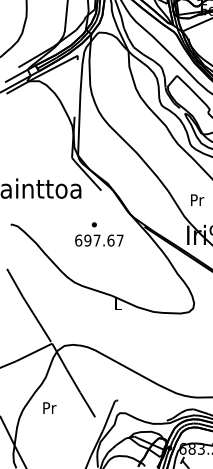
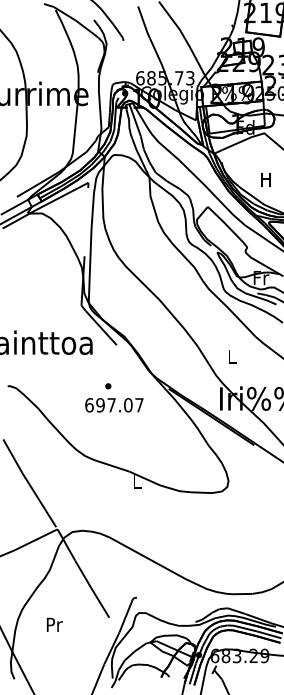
text: (197, 200) -> (232, 356), Pr -> L
text: (111, 240) -> (128, 405), 697.67 -> 697.07
text: (49, 407) -> (54, 624), moved

